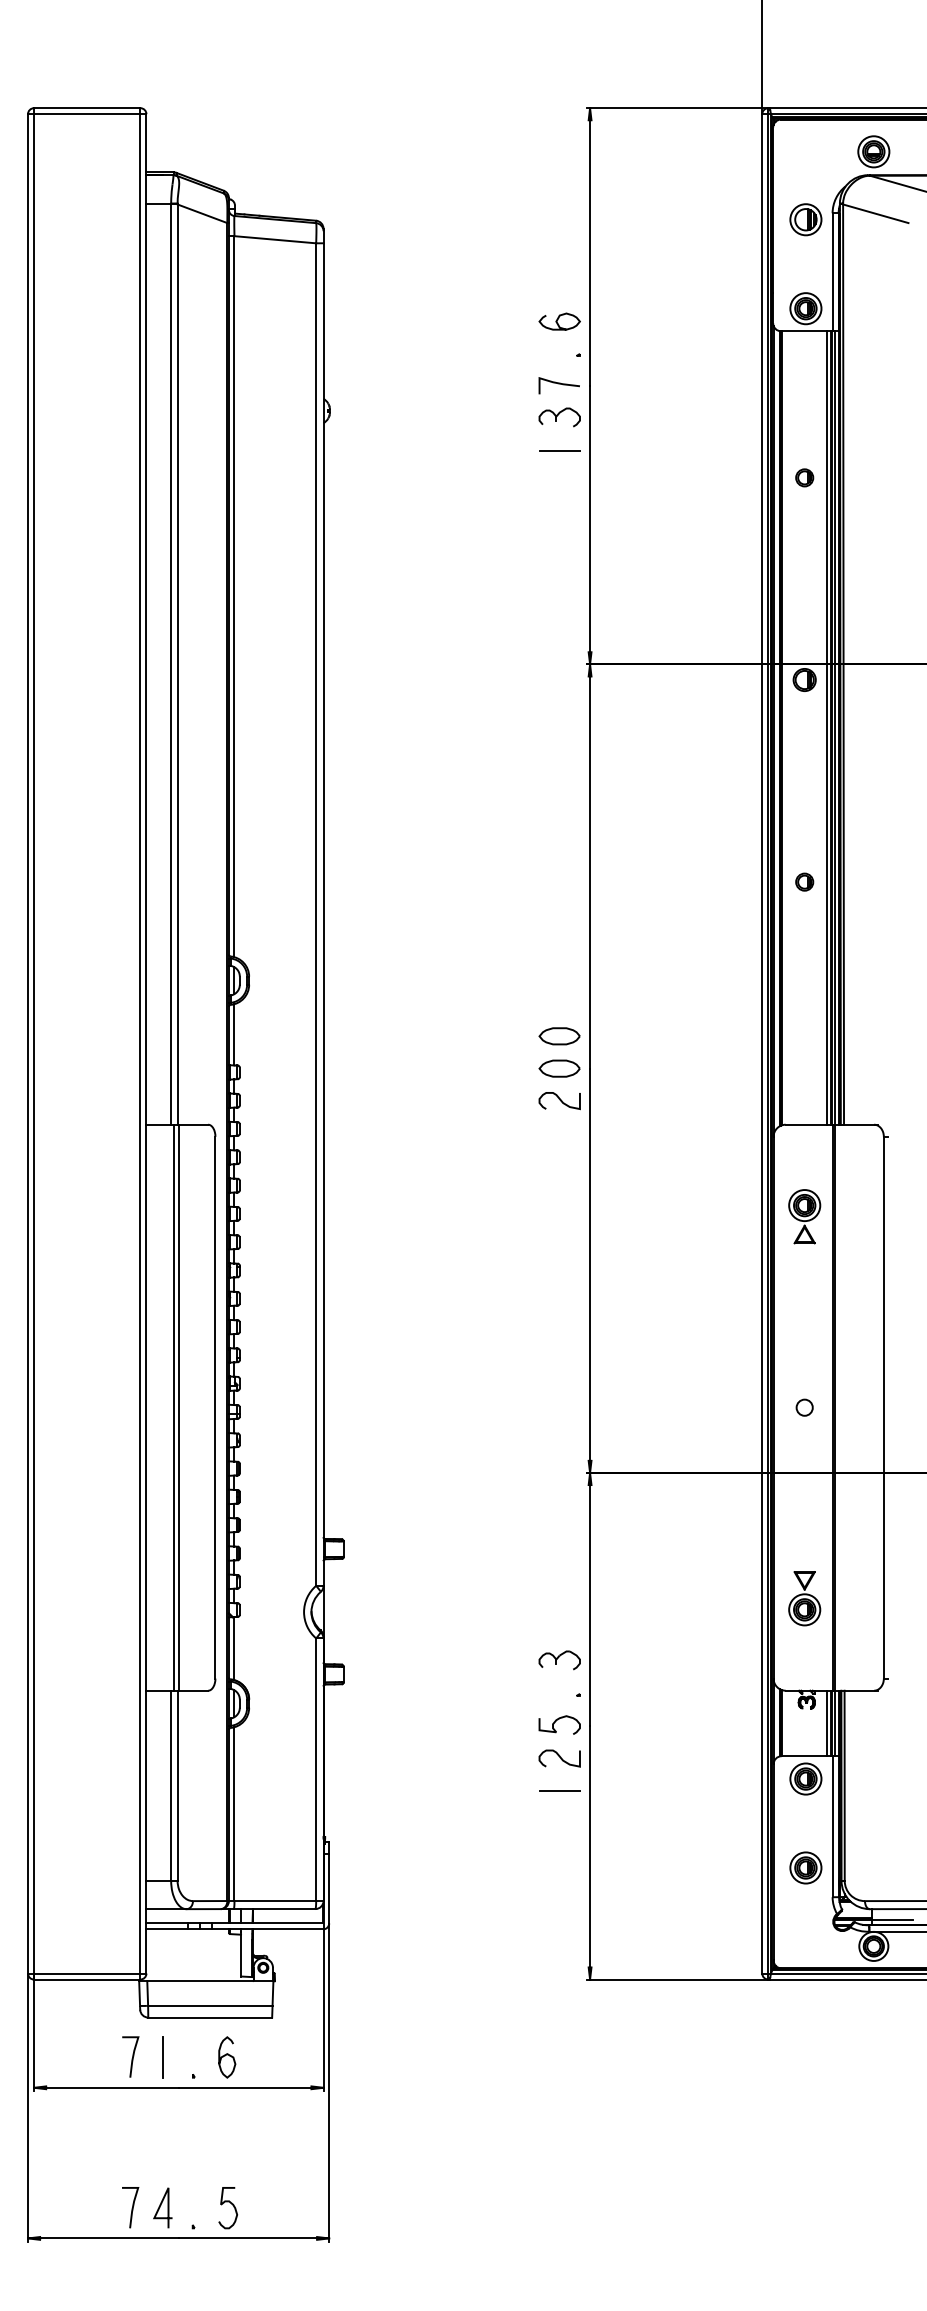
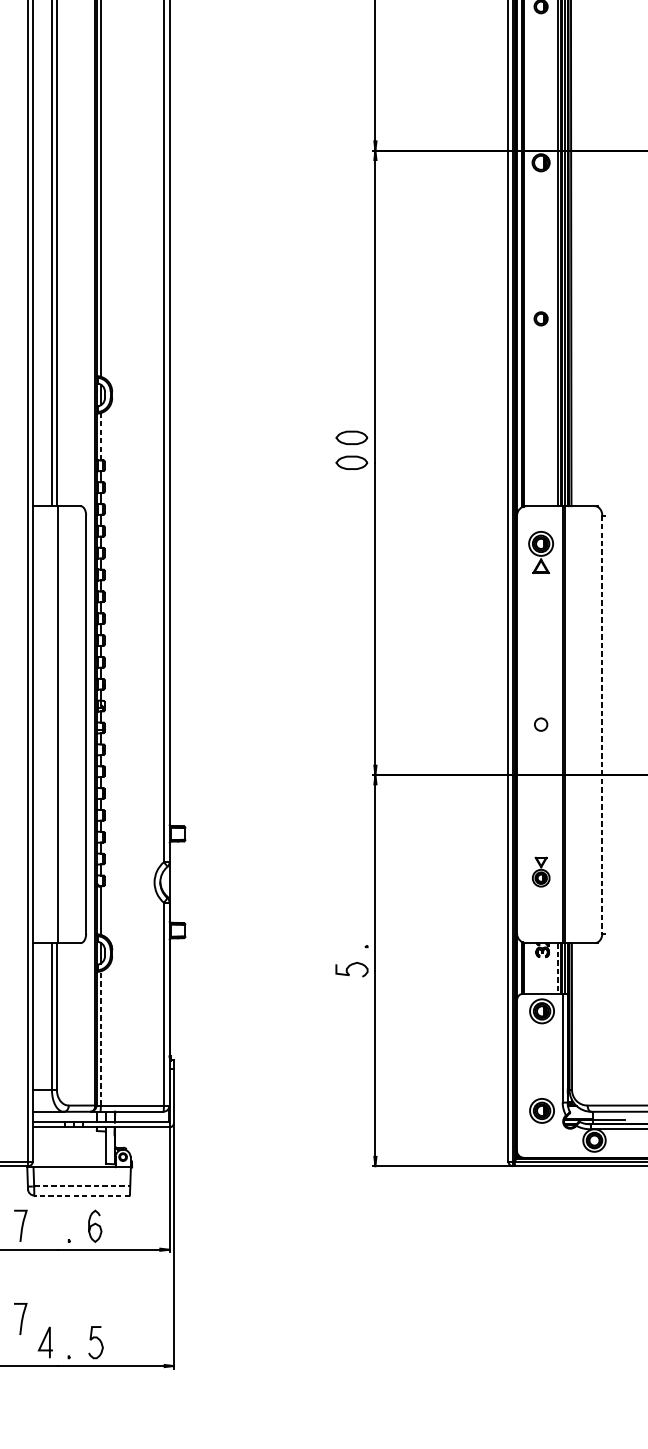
line: (234, 1034) -> (100, 436), solid -> dashed
curve: (559, 1100) -> (351, 487), removed
part: (804, 1216) -> (540, 552), moved
line: (174, 1407) -> (54, 724), removed
line: (883, 1407) -> (601, 724), solid -> dashed
part: (804, 1598) -> (540, 871), size x0.7
part: (559, 1660) -> (351, 919), removed
line: (826, 1723) -> (557, 968), solid -> dashed
curve: (559, 1757) -> (351, 994), removed
line: (559, 1790) -> (351, 1020), removed
line: (234, 1814) -> (100, 1038), solid -> dashed
part: (805, 1867) -> (541, 1110), moved
line: (210, 2005) -> (82, 1186), solid -> dashed
line: (210, 2017) -> (82, 1195), solid -> dashed
line: (162, 2057) -> (45, 1226), removed
curve: (131, 2208) -> (21, 1319), moved

